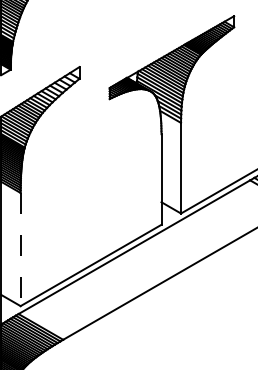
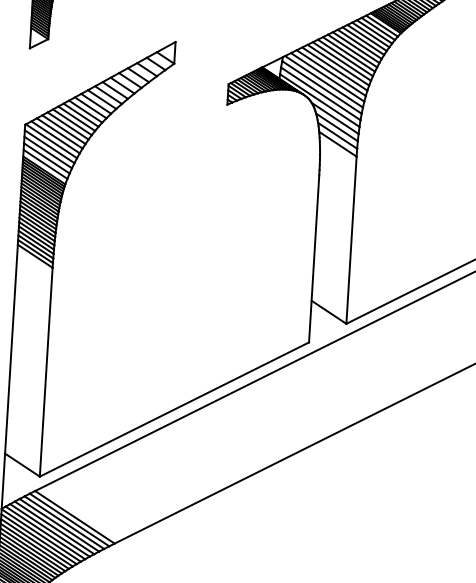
line: (20, 249) -> (45, 372), dashed -> solid

